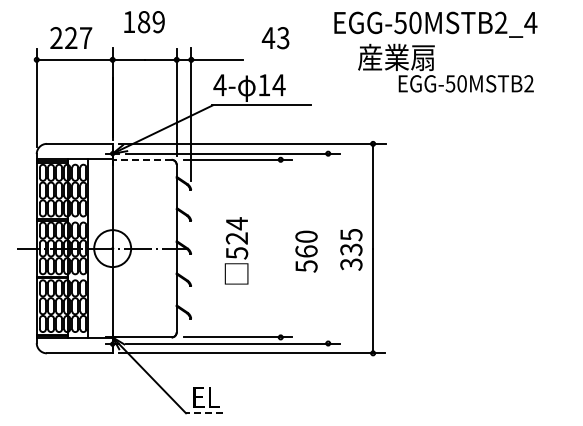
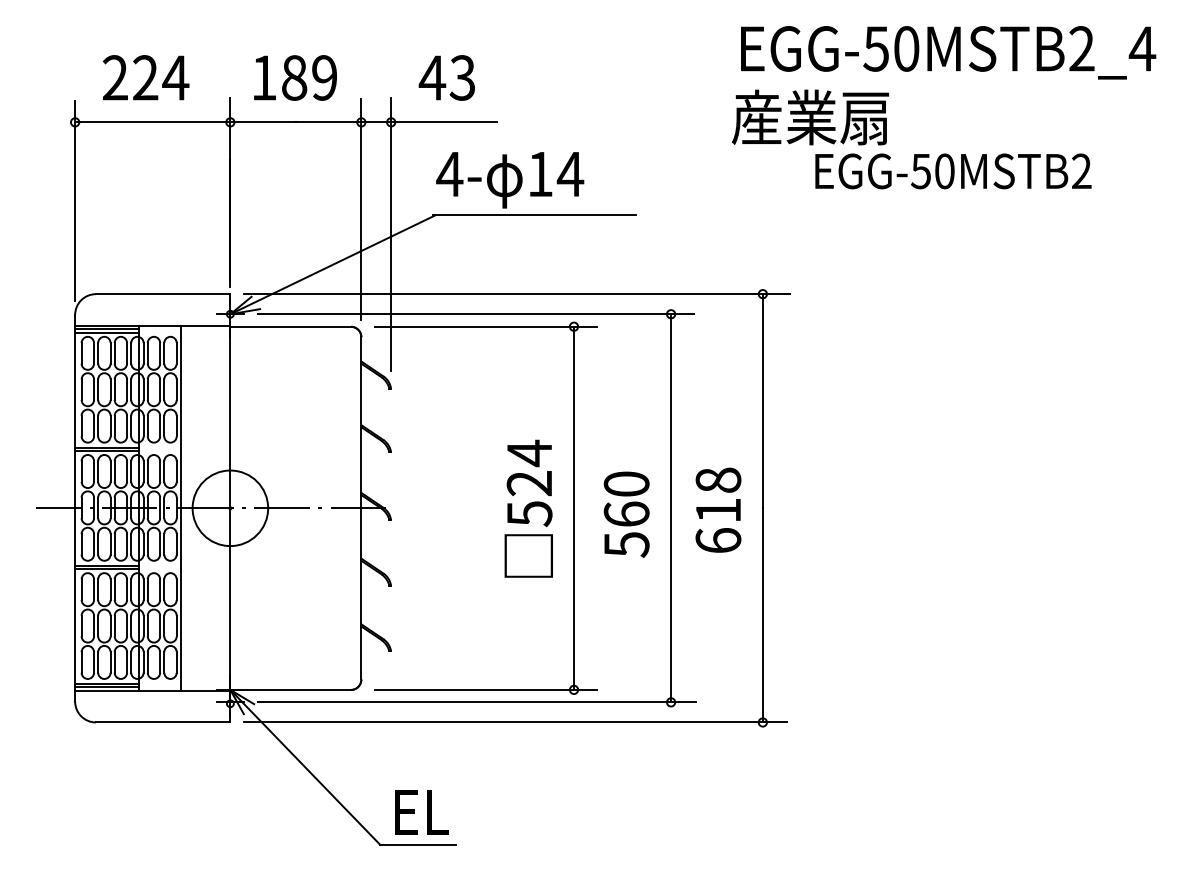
text: (144, 22) -> (295, 78), moved
text: (435, 24) -> (947, 52), moved
text: (85, 37) -> (174, 76), 227 -> 224
text: (275, 38) -> (446, 78), moved
line: (141, 159) -> (289, 326), dashed -> solid
line: (280, 248) -> (573, 508), added
line: (328, 248) -> (671, 508), added
text: (351, 249) -> (718, 510), 335 -> 618
text: (236, 250) -> (528, 508), moved
line: (204, 413) -> (418, 845), dashed -> solid

